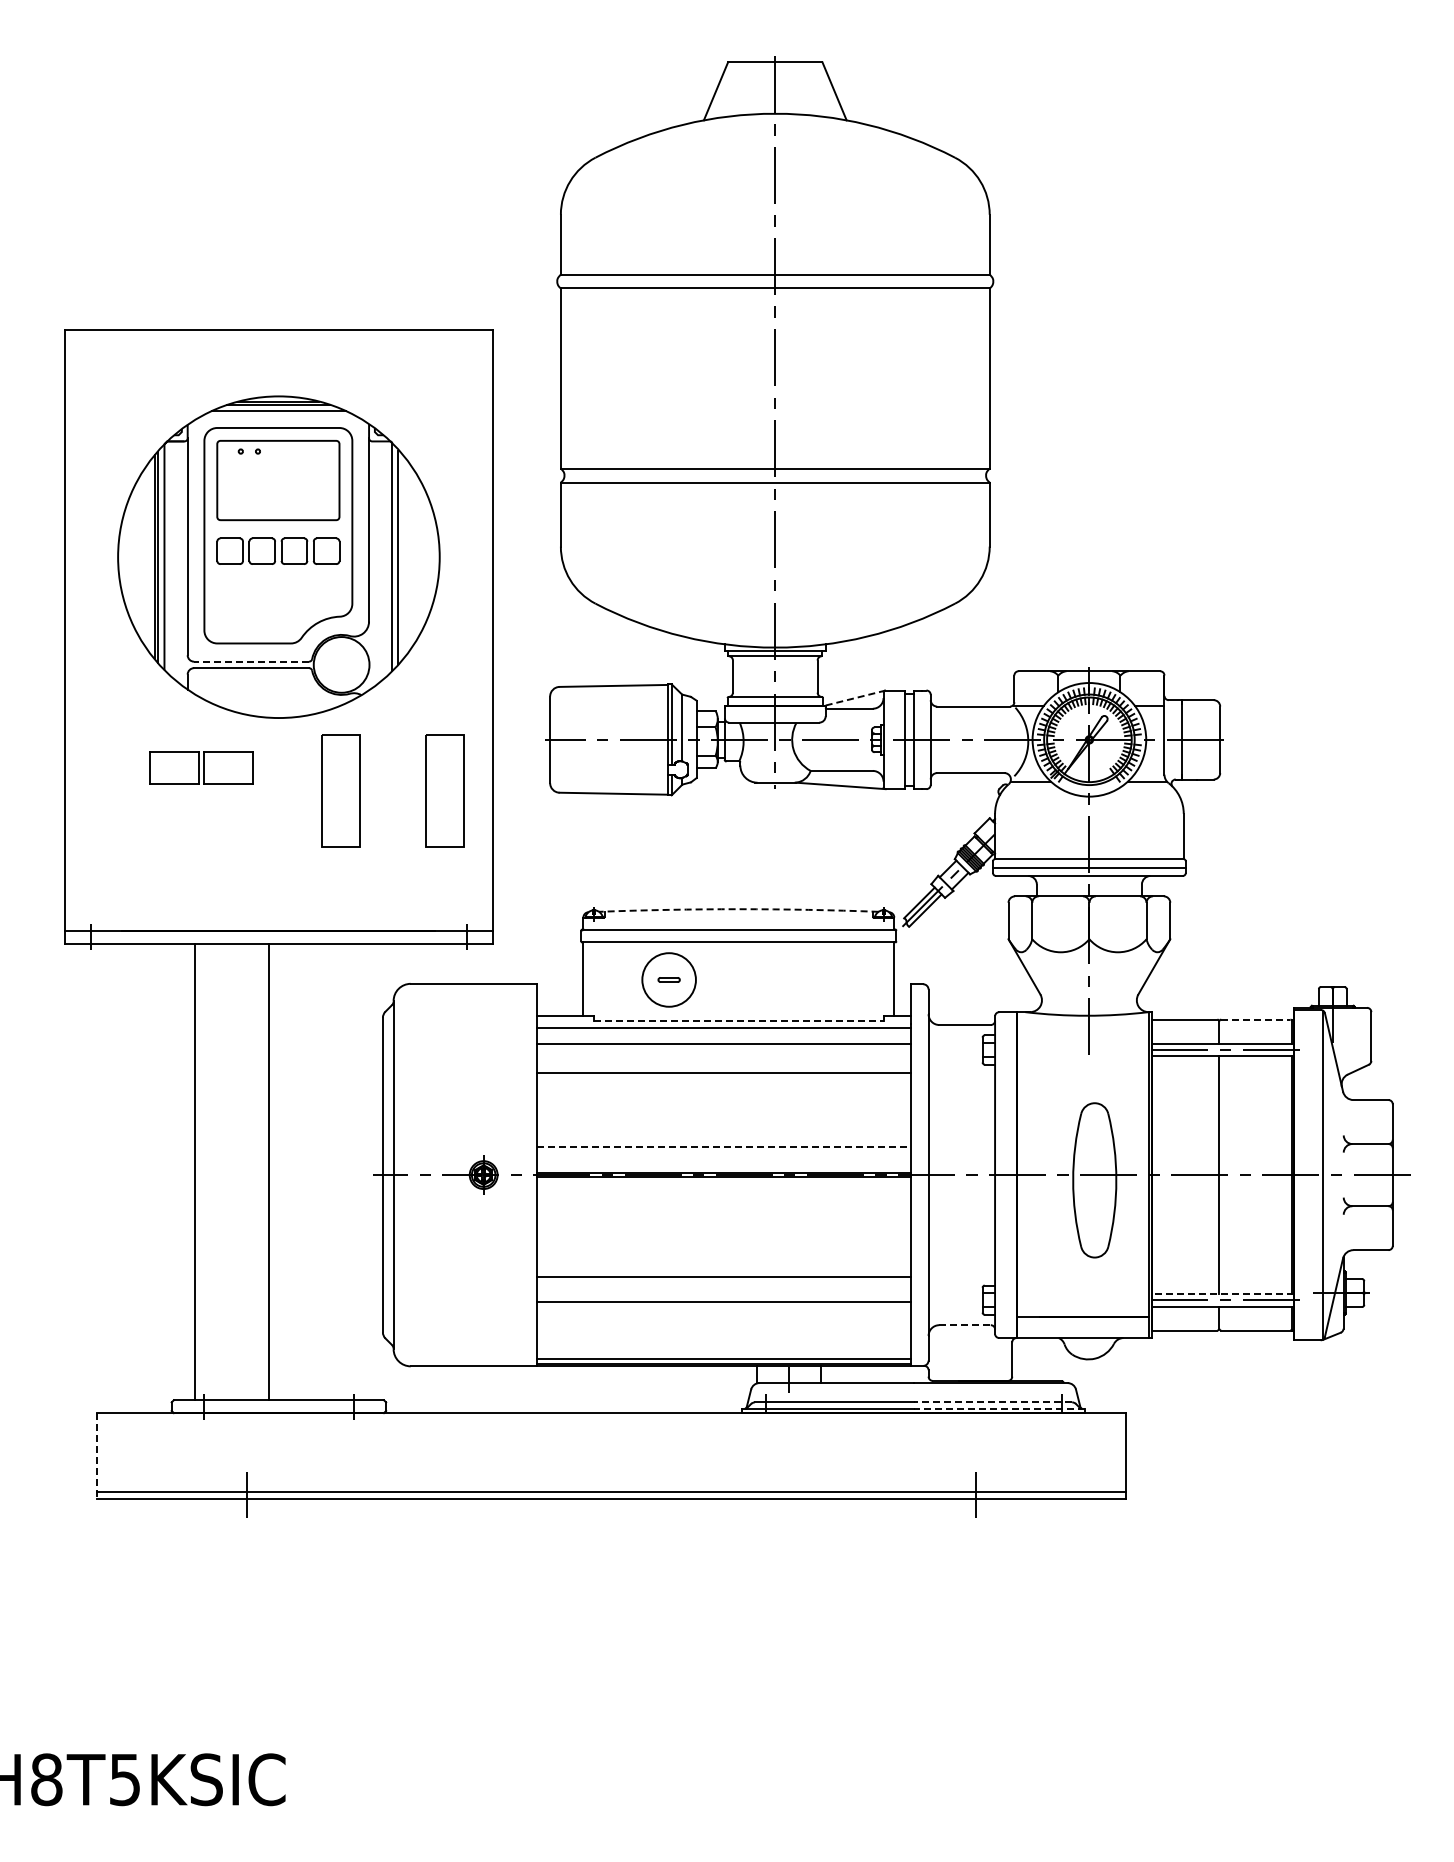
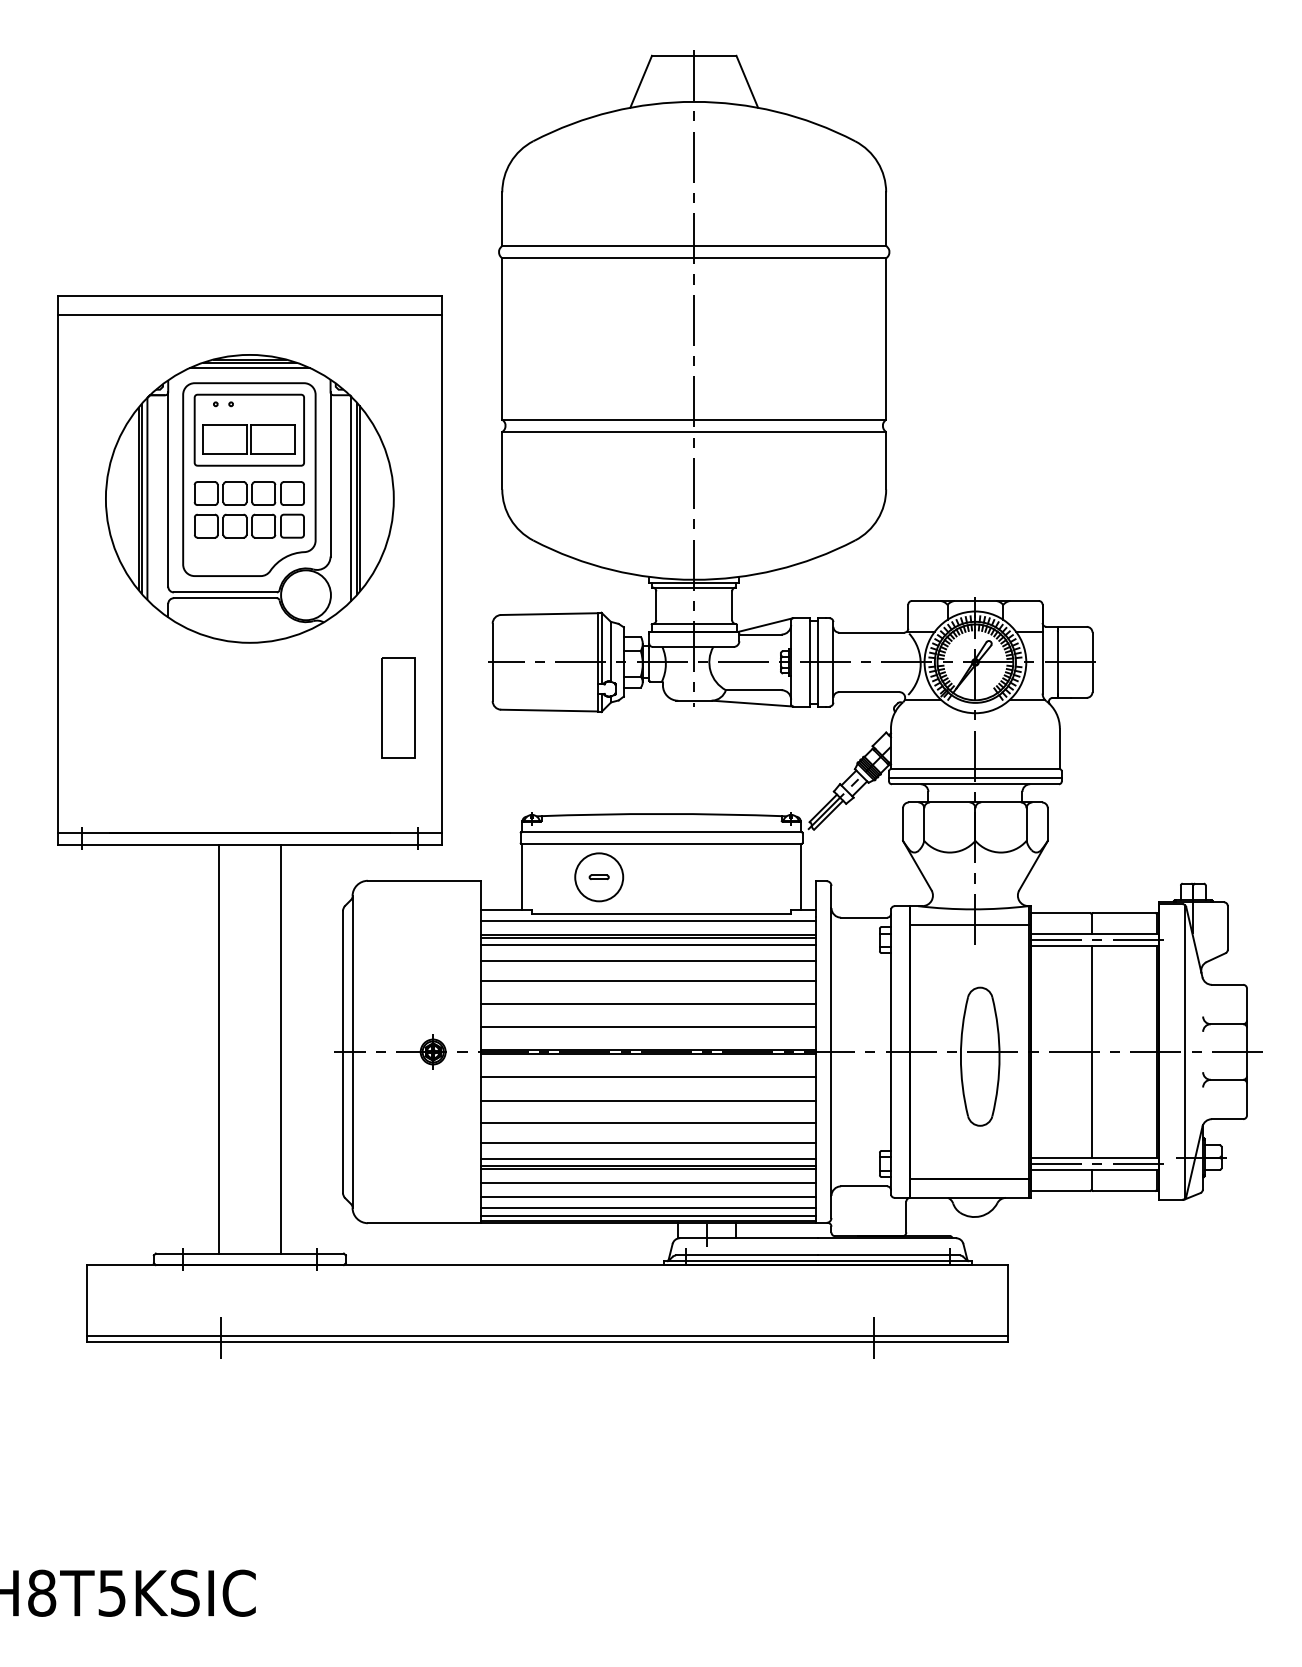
line: (278, 351) -> (249, 314), added
line: (402, 556) -> (360, 498), added
part: (278, 587) -> (249, 525), added
line: (251, 661) -> (225, 592), dashed -> solid
line: (855, 698) -> (766, 625), dashed -> solid
part: (201, 767) -> (249, 439), moved
part: (340, 790) -> (305, 707), removed
arc: (738, 909) -> (661, 814), dashed -> solid
line: (1255, 1019) -> (1124, 912), dashed -> solid
line: (738, 1020) -> (661, 913), dashed -> solid
line: (1082, 1033) -> (969, 925), added
line: (724, 1048) -> (648, 938), added
line: (724, 1055) -> (648, 944), added
line: (724, 1096) -> (648, 981), added
line: (724, 1120) -> (648, 1003), added
line: (724, 1146) -> (648, 1026), dashed -> solid
line: (194, 1171) -> (219, 1048), moved
line: (269, 1171) -> (280, 1048), moved
line: (724, 1203) -> (648, 1077), added
line: (724, 1229) -> (648, 1100), added
line: (724, 1253) -> (648, 1122), added
line: (1222, 1293) -> (1094, 1158), dashed -> solid
line: (724, 1294) -> (648, 1158), added
line: (724, 1305) -> (648, 1168), added
line: (724, 1321) -> (648, 1183), added
line: (965, 1325) -> (864, 1186), dashed -> solid
line: (724, 1337) -> (648, 1197), added
line: (724, 1349) -> (648, 1208), added
line: (992, 1402) -> (888, 1255), dashed -> solid
line: (999, 1408) -> (894, 1260), dashed -> solid
line: (96, 1455) -> (86, 1303), dashed -> solid

